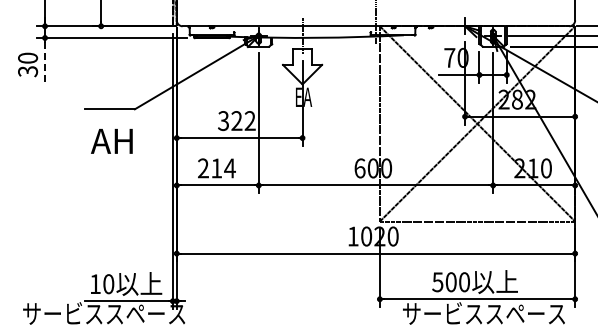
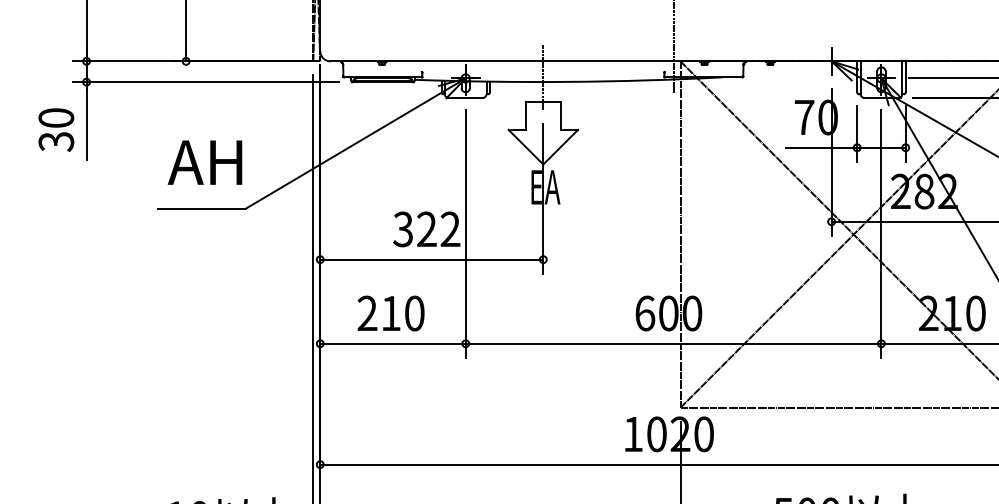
line: (45, 62) -> (87, 125), dashed -> solid
text: (111, 141) -> (204, 162), moved
text: (229, 168) -> (413, 313), 214 -> 210

